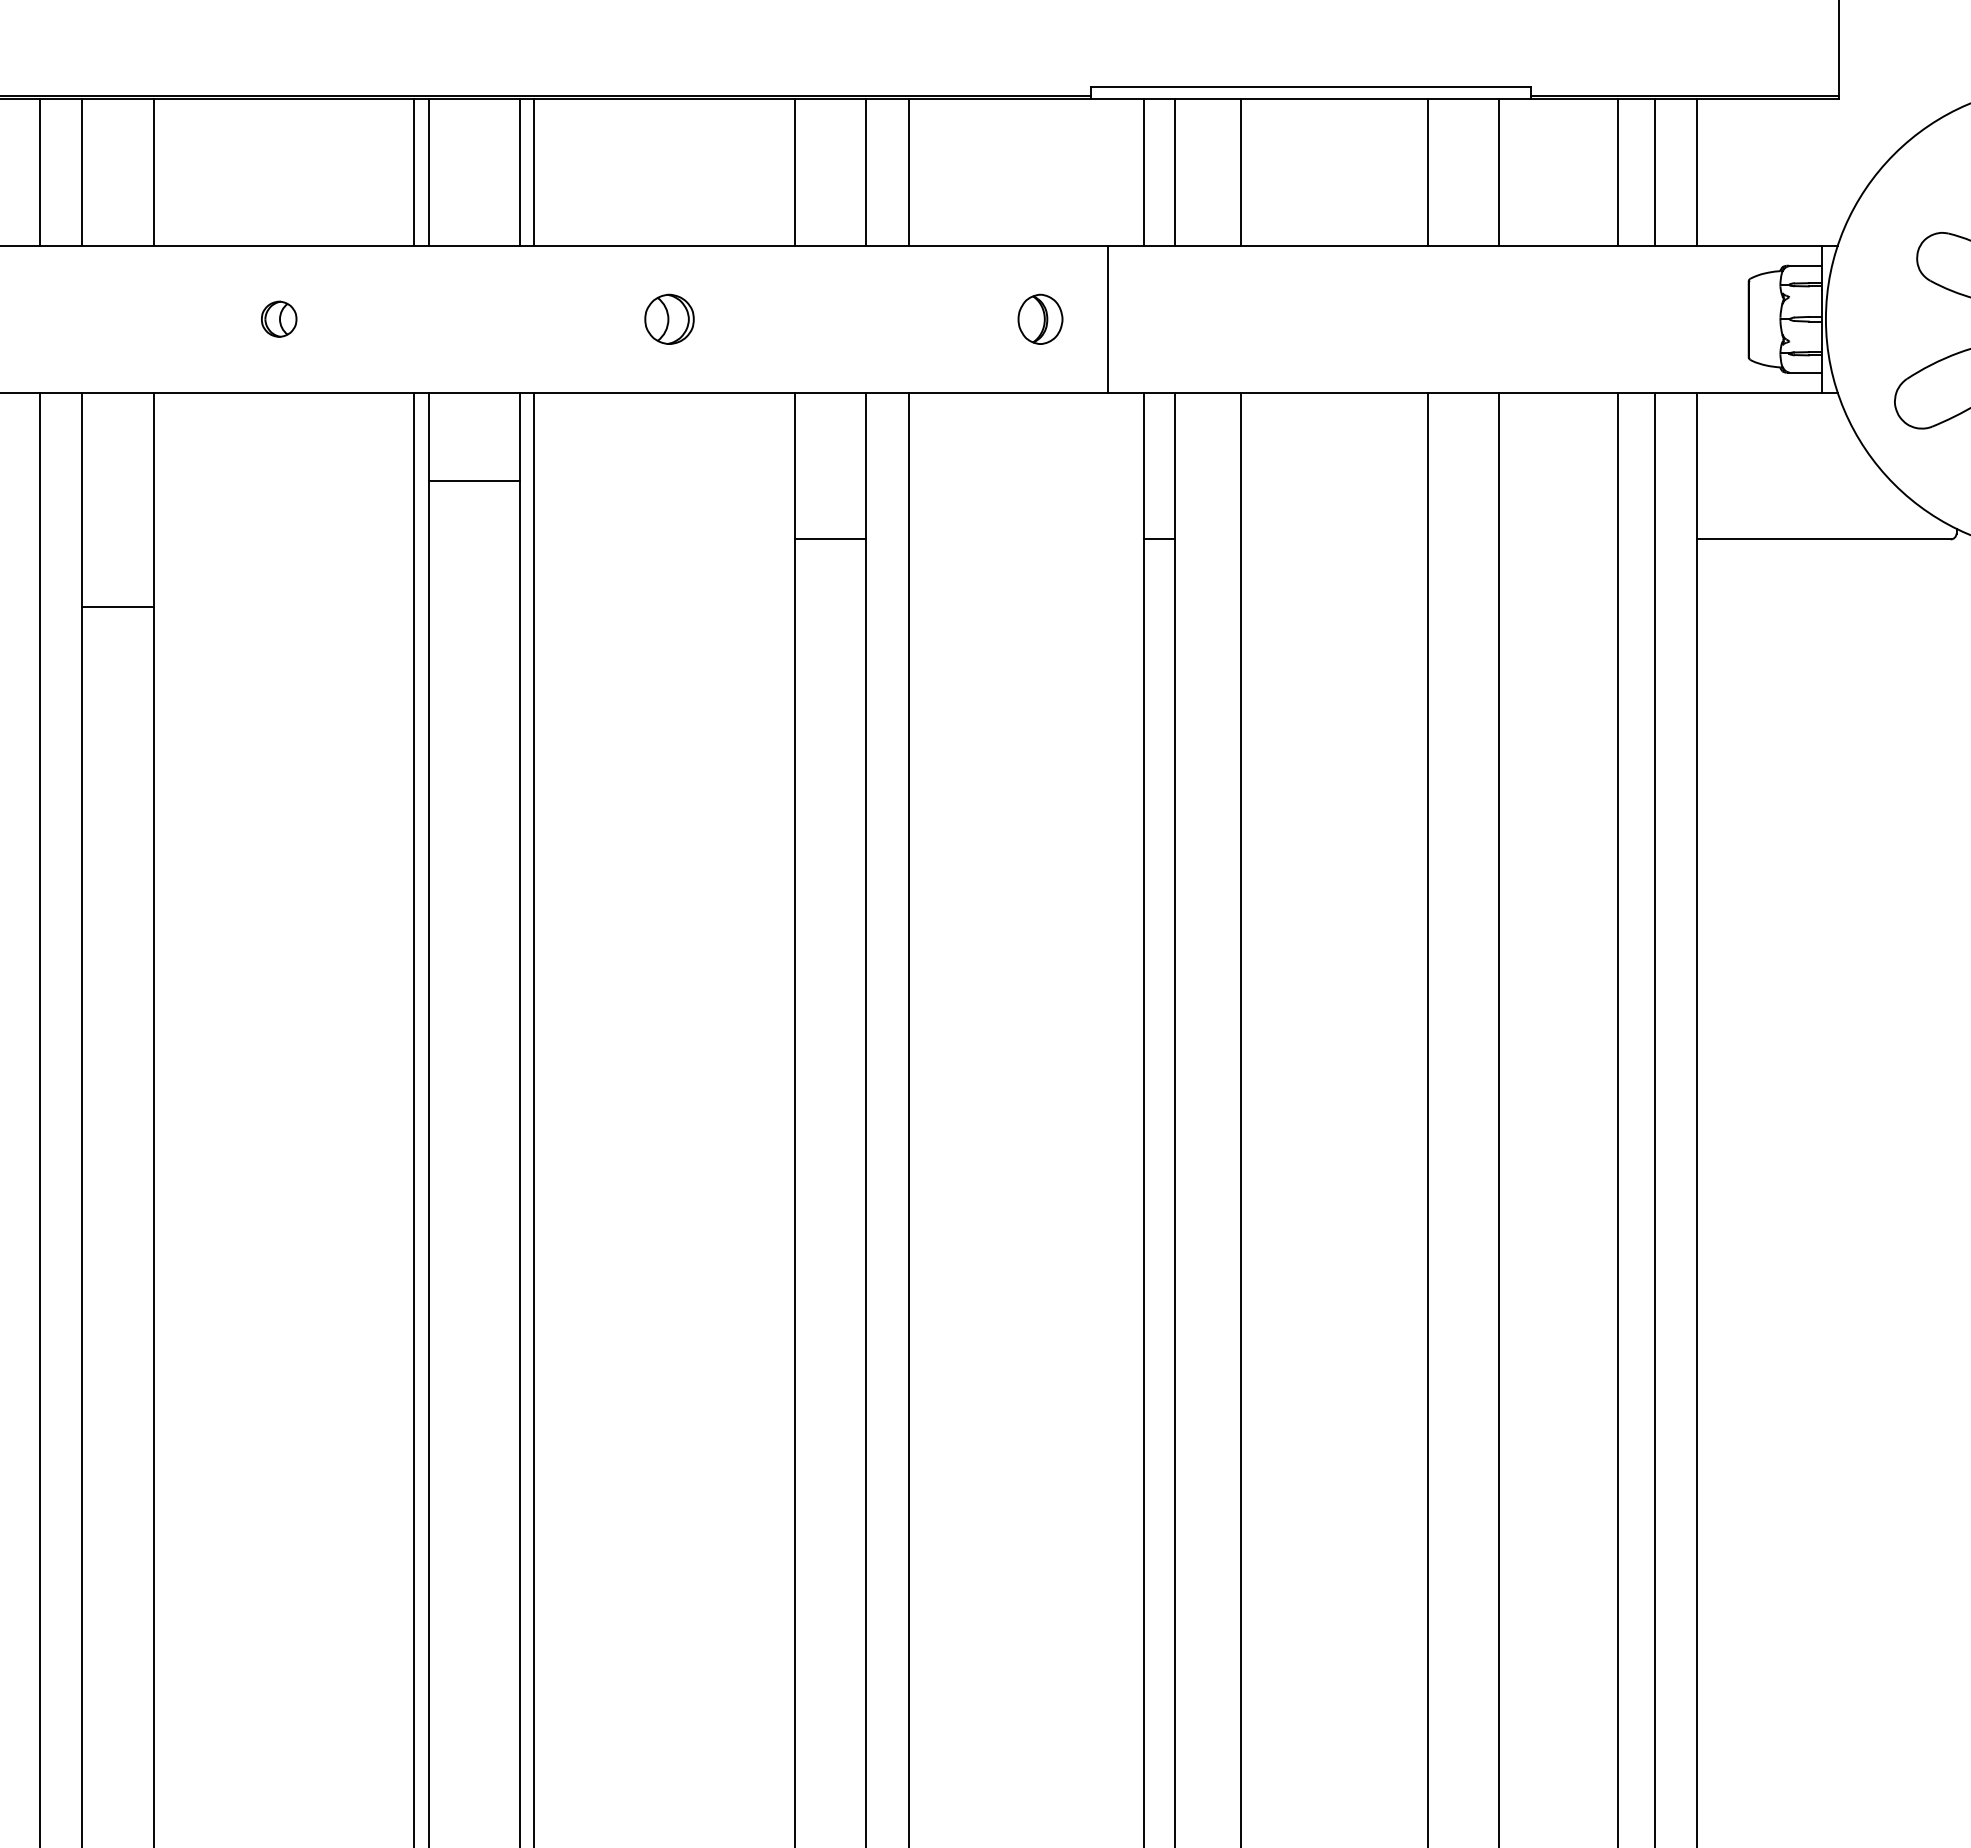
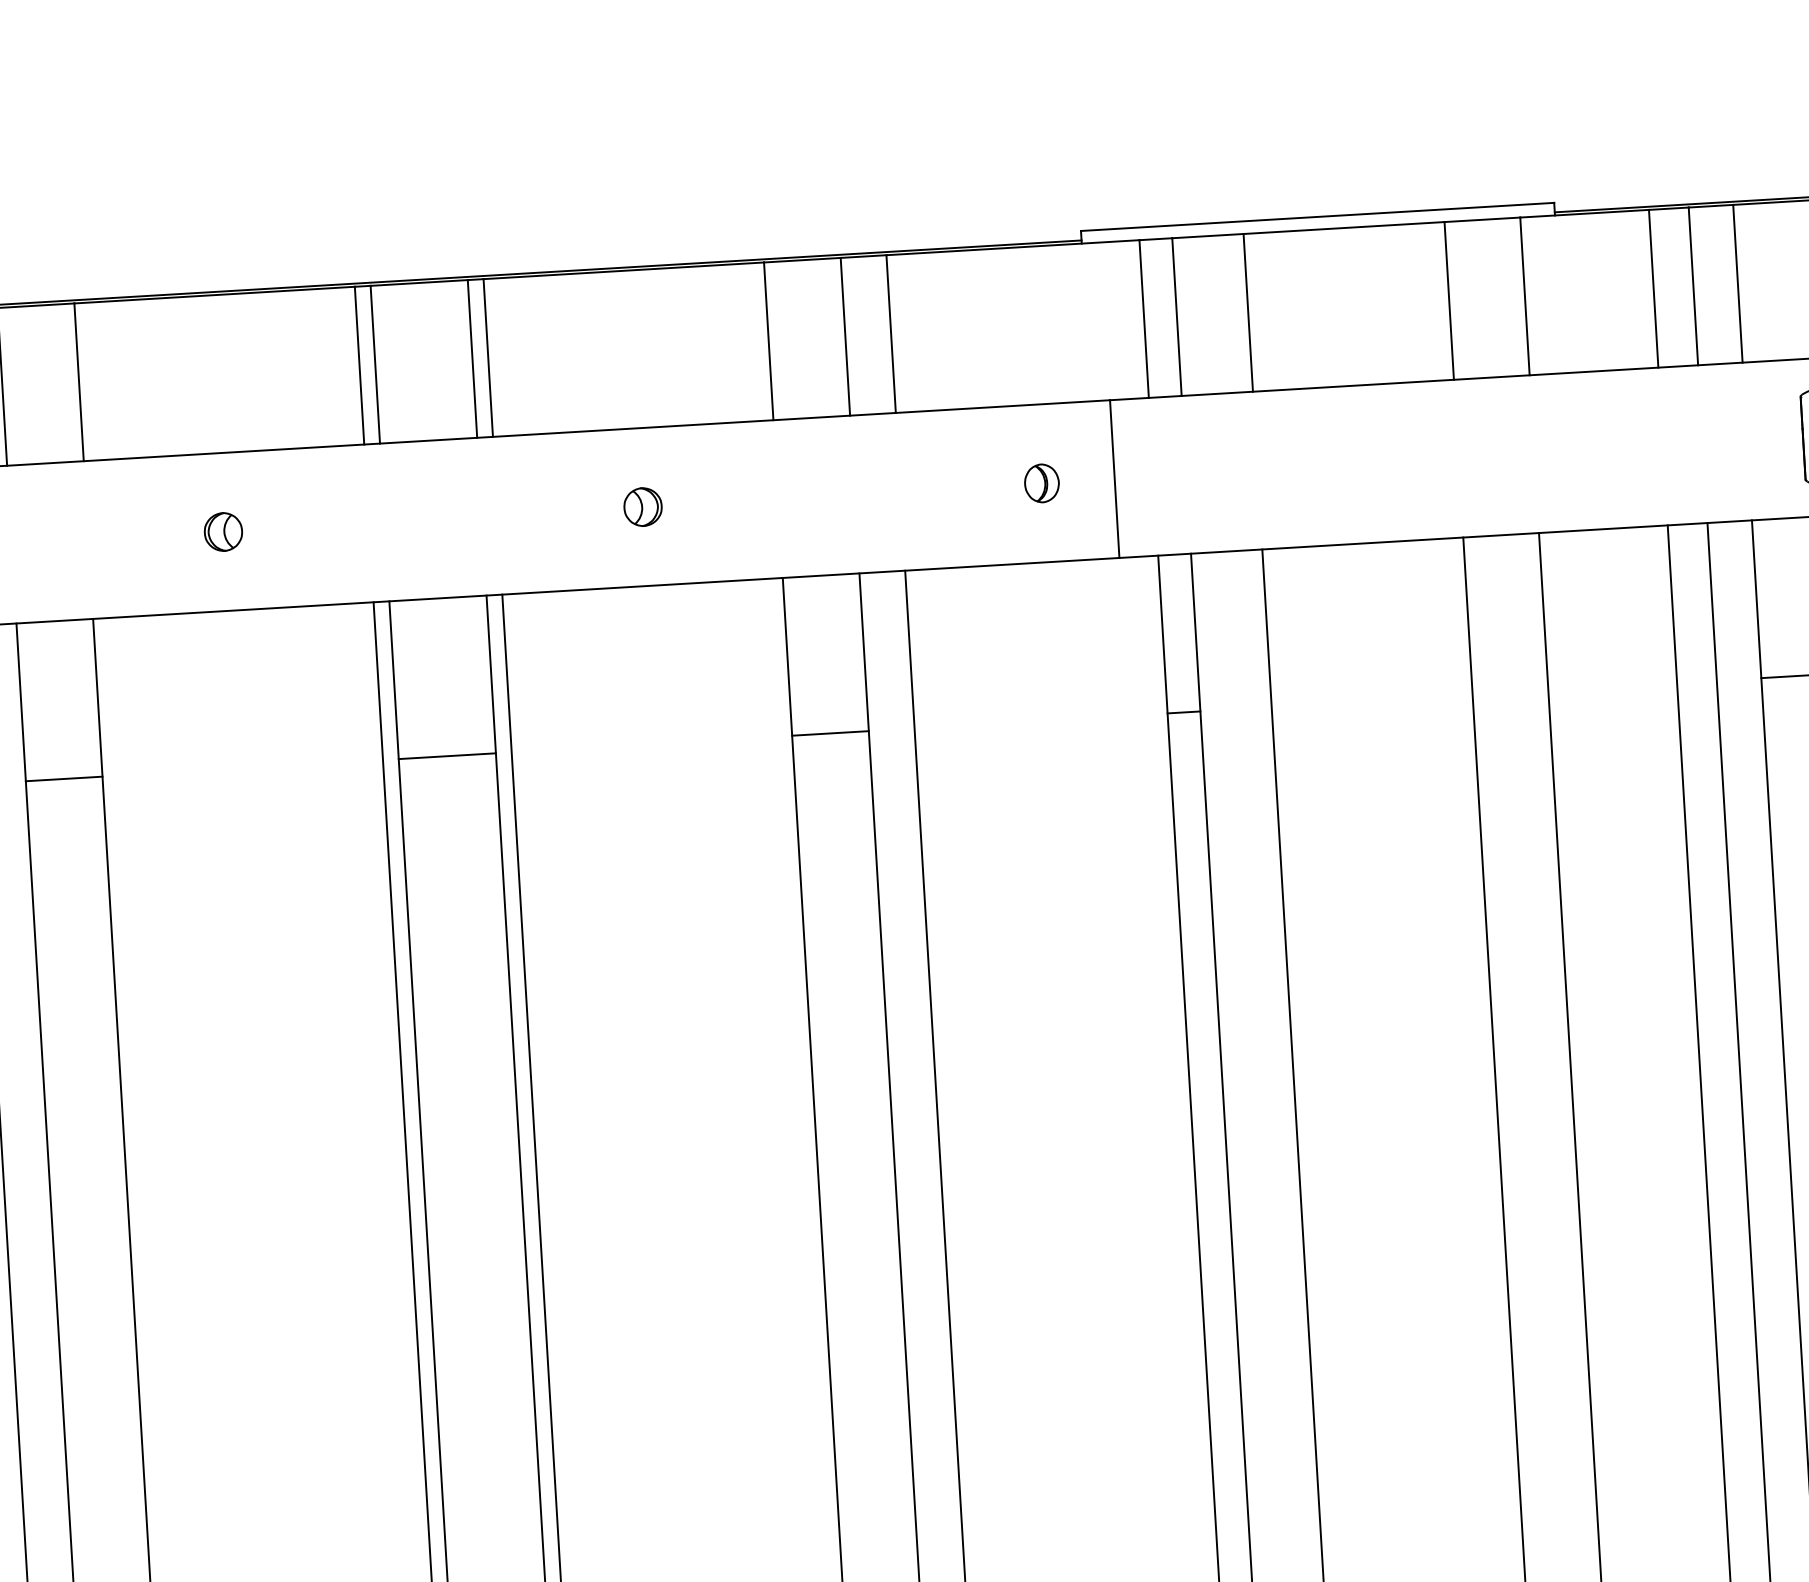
part: (669, 318) -> (642, 506), size x0.71
part: (1040, 318) -> (1041, 482), size x0.71
line: (474, 481) -> (447, 756), moved
line: (117, 607) -> (63, 779), moved

